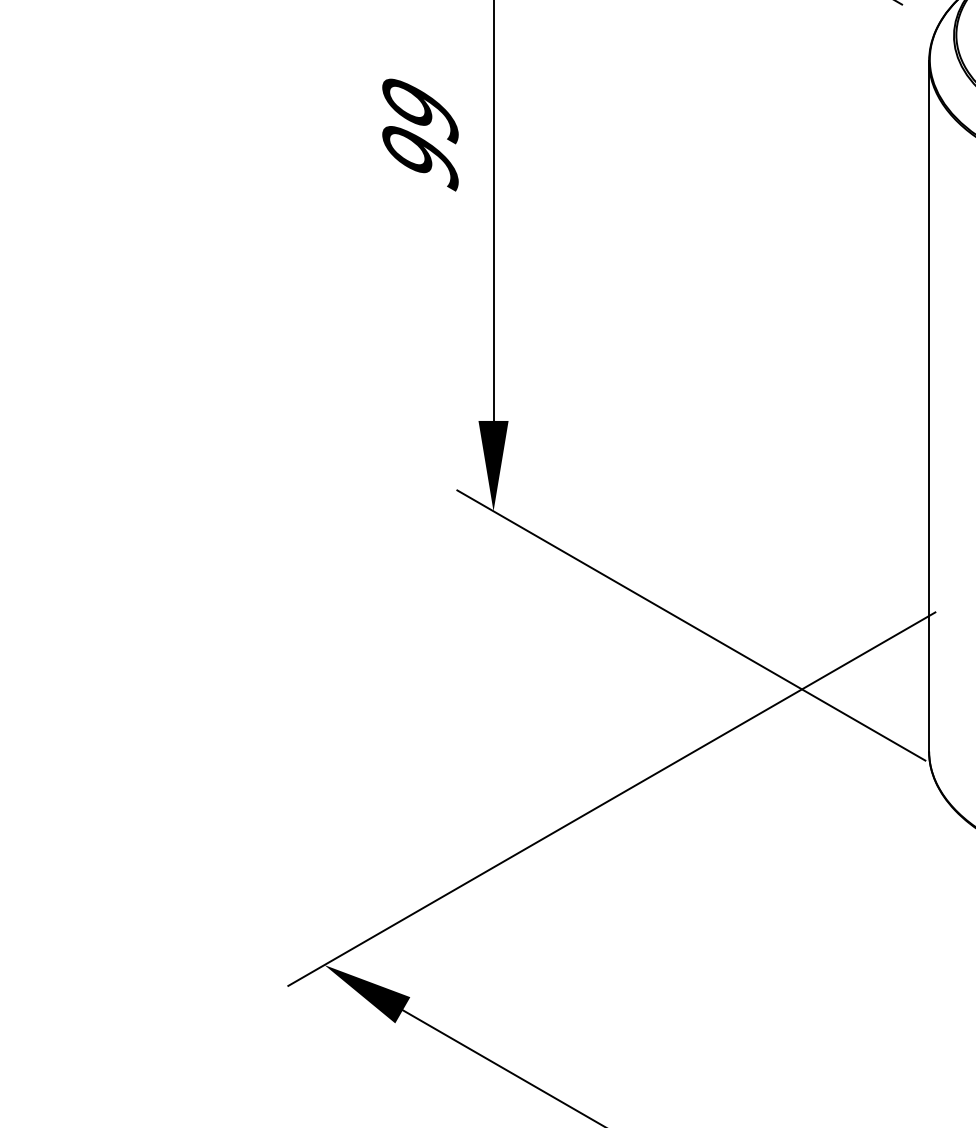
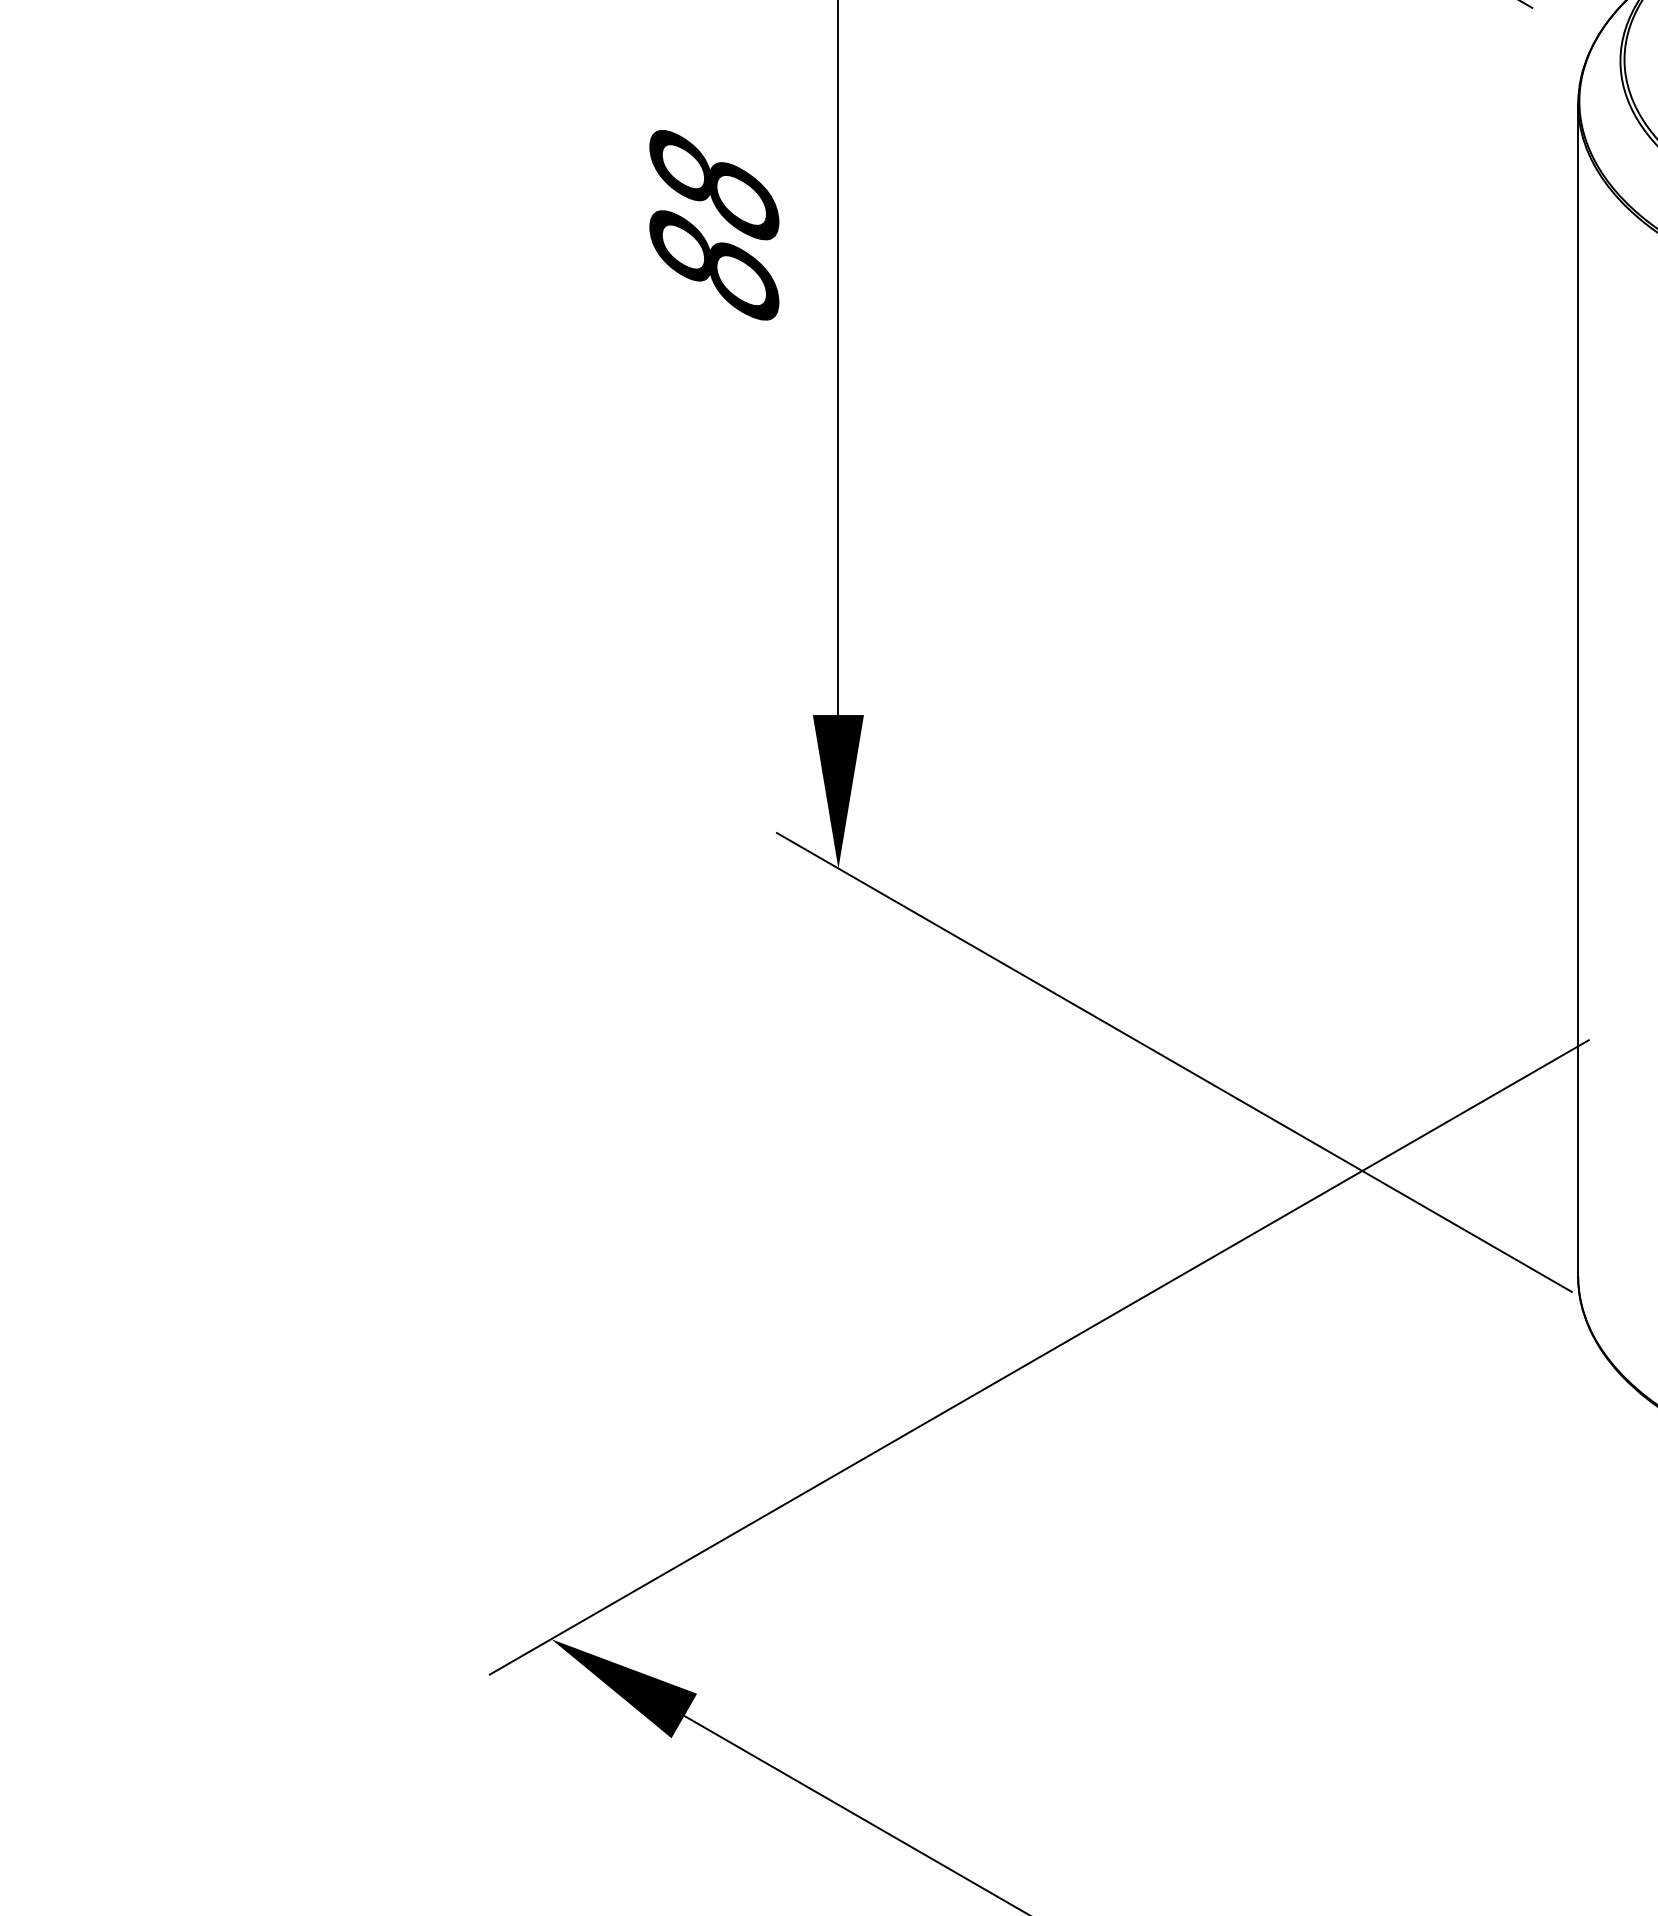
text: (420, 133) -> (714, 226), 99 -> 88

